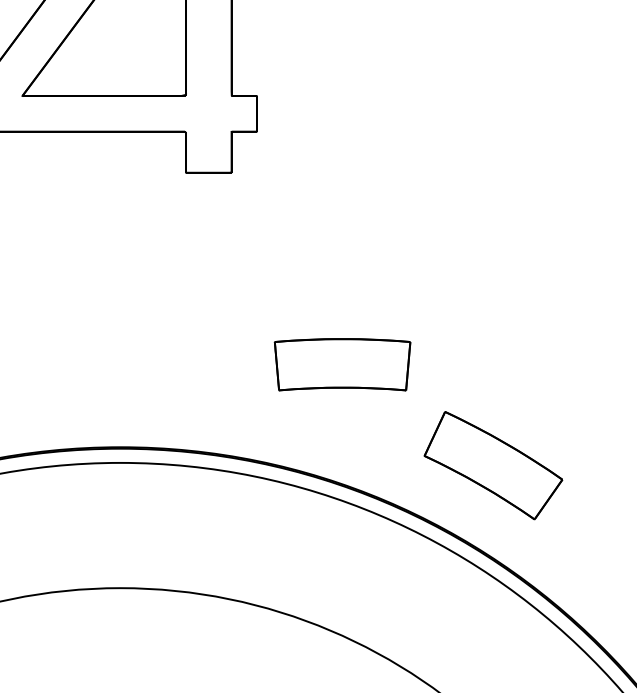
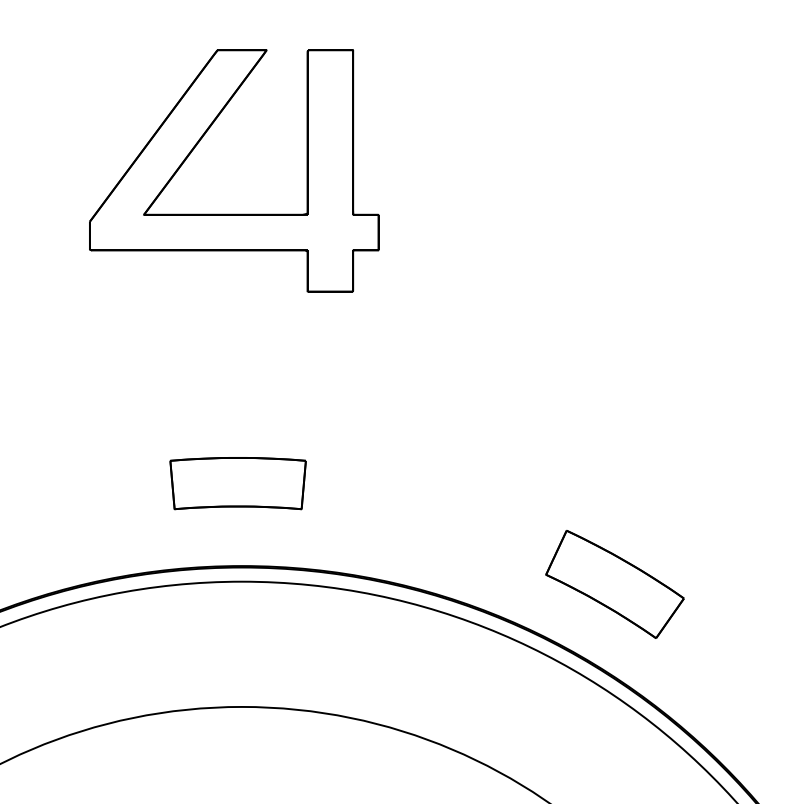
part: (341, 364) -> (237, 483), moved

